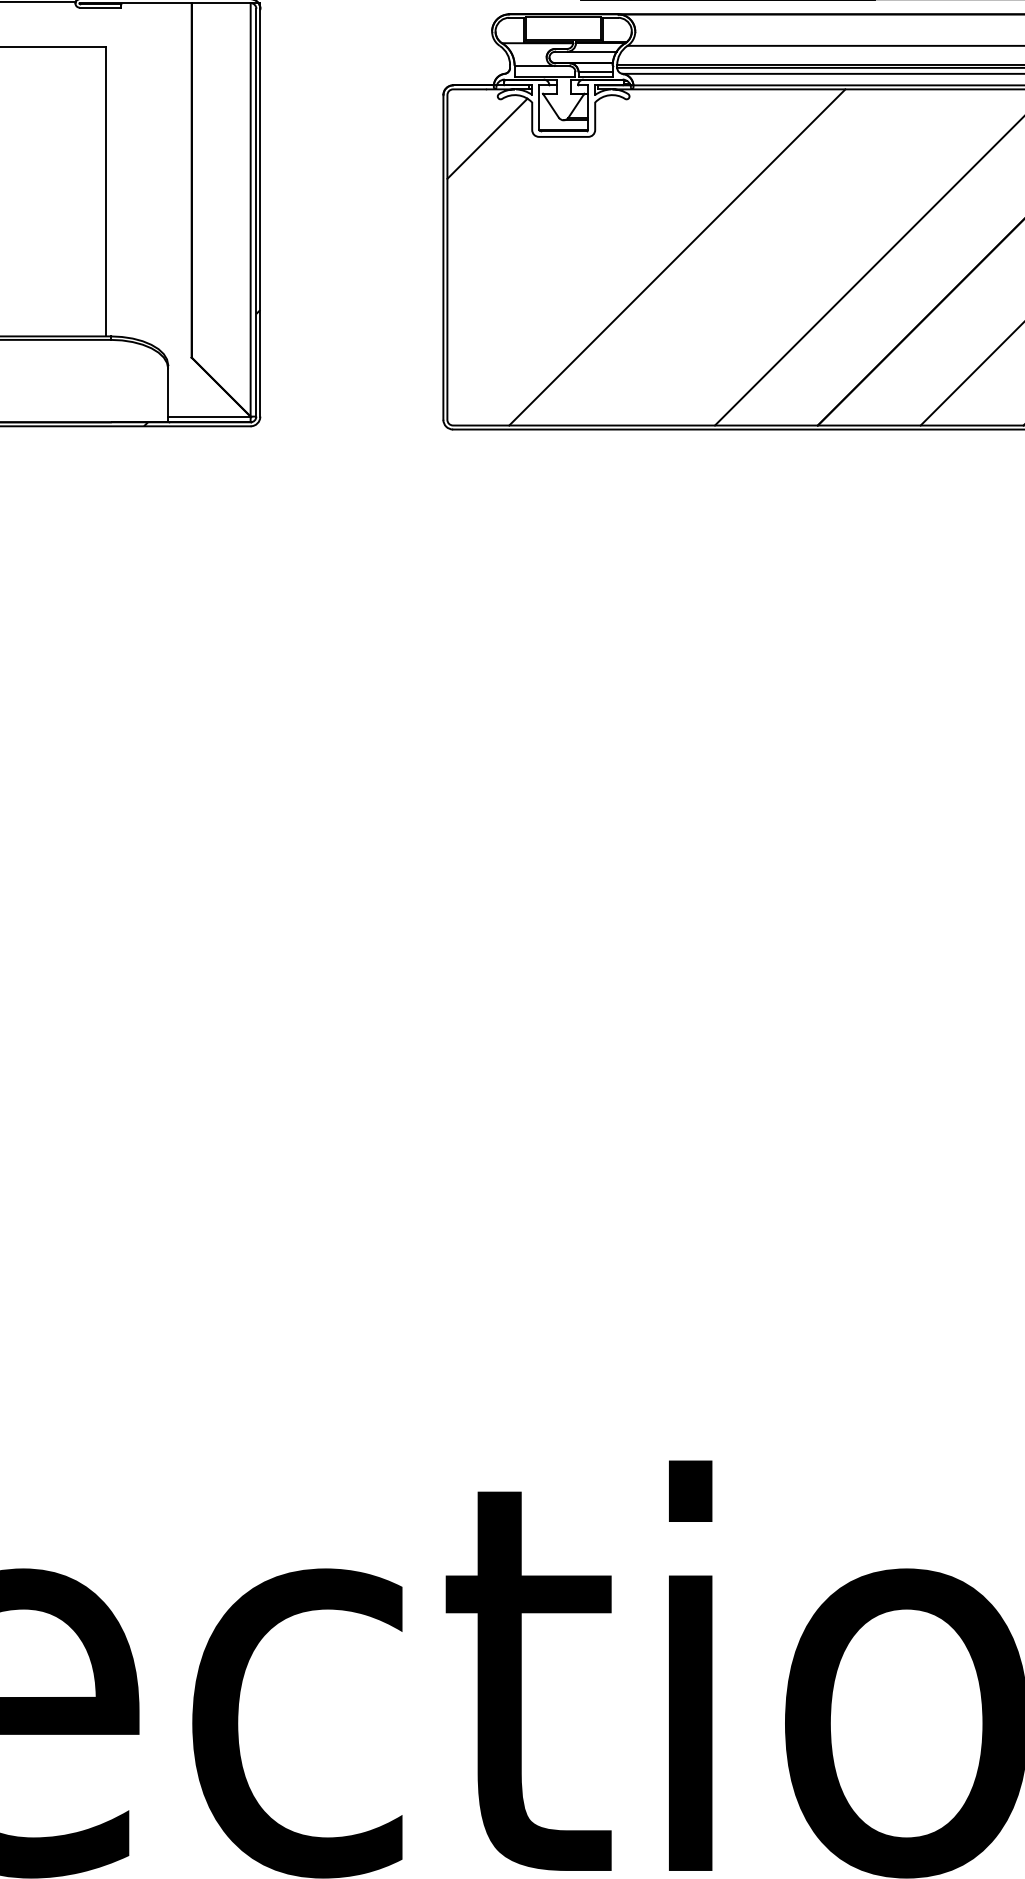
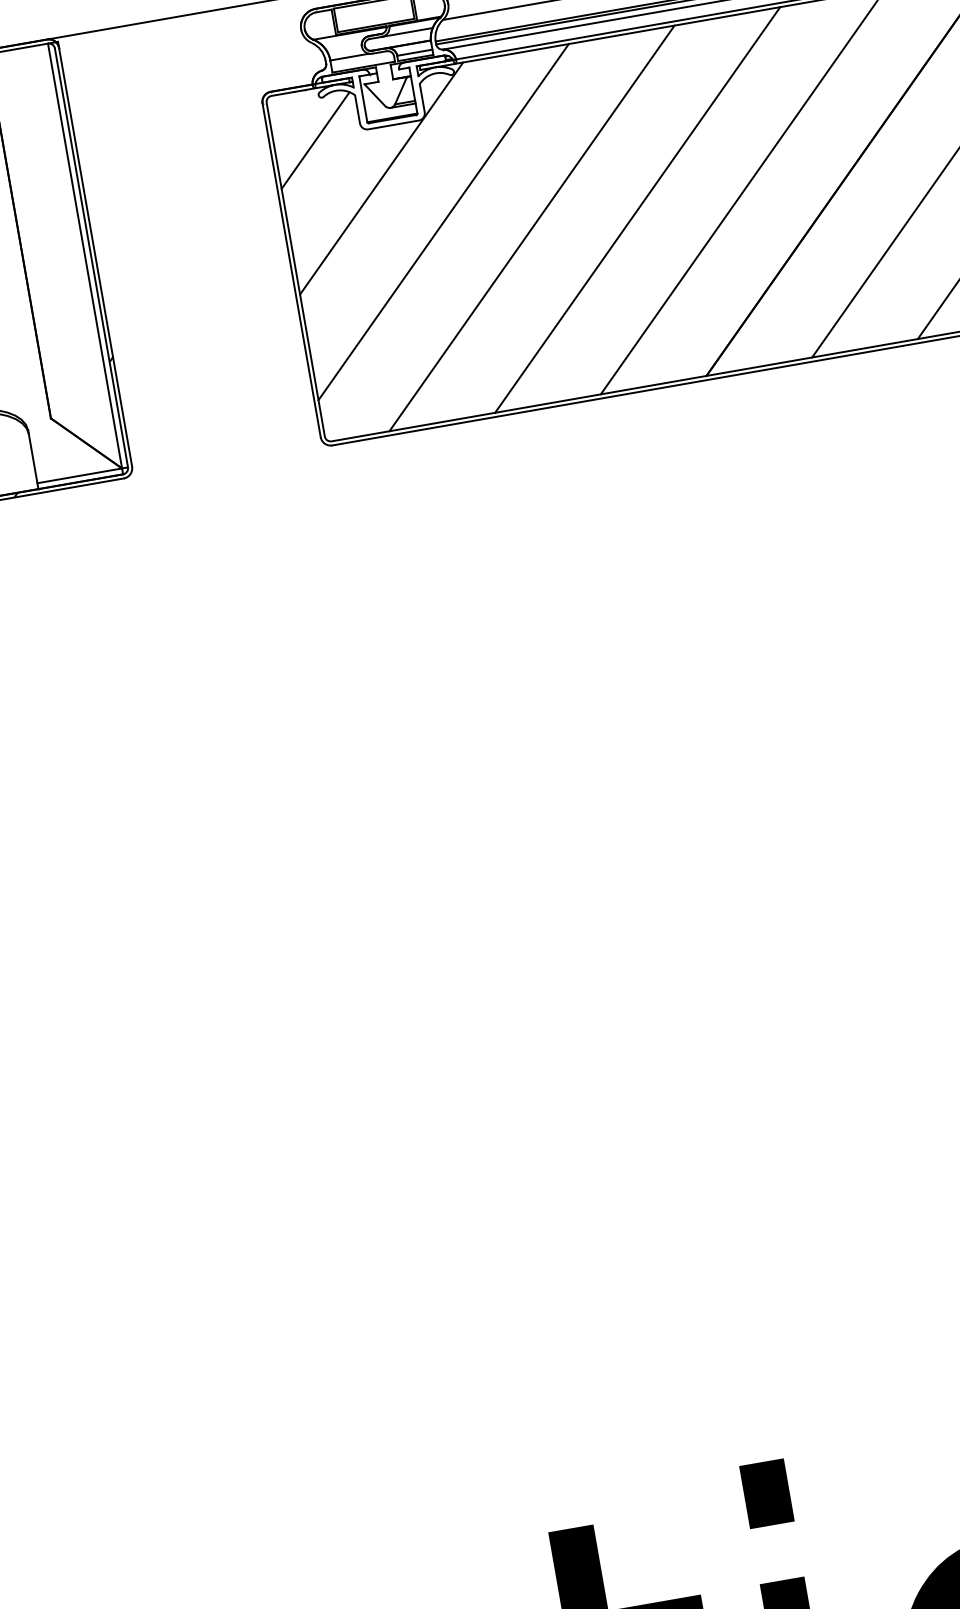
line: (543, 185) -> (381, 178), added
line: (594, 236) -> (443, 221), added
line: (780, 257) -> (637, 209), added

